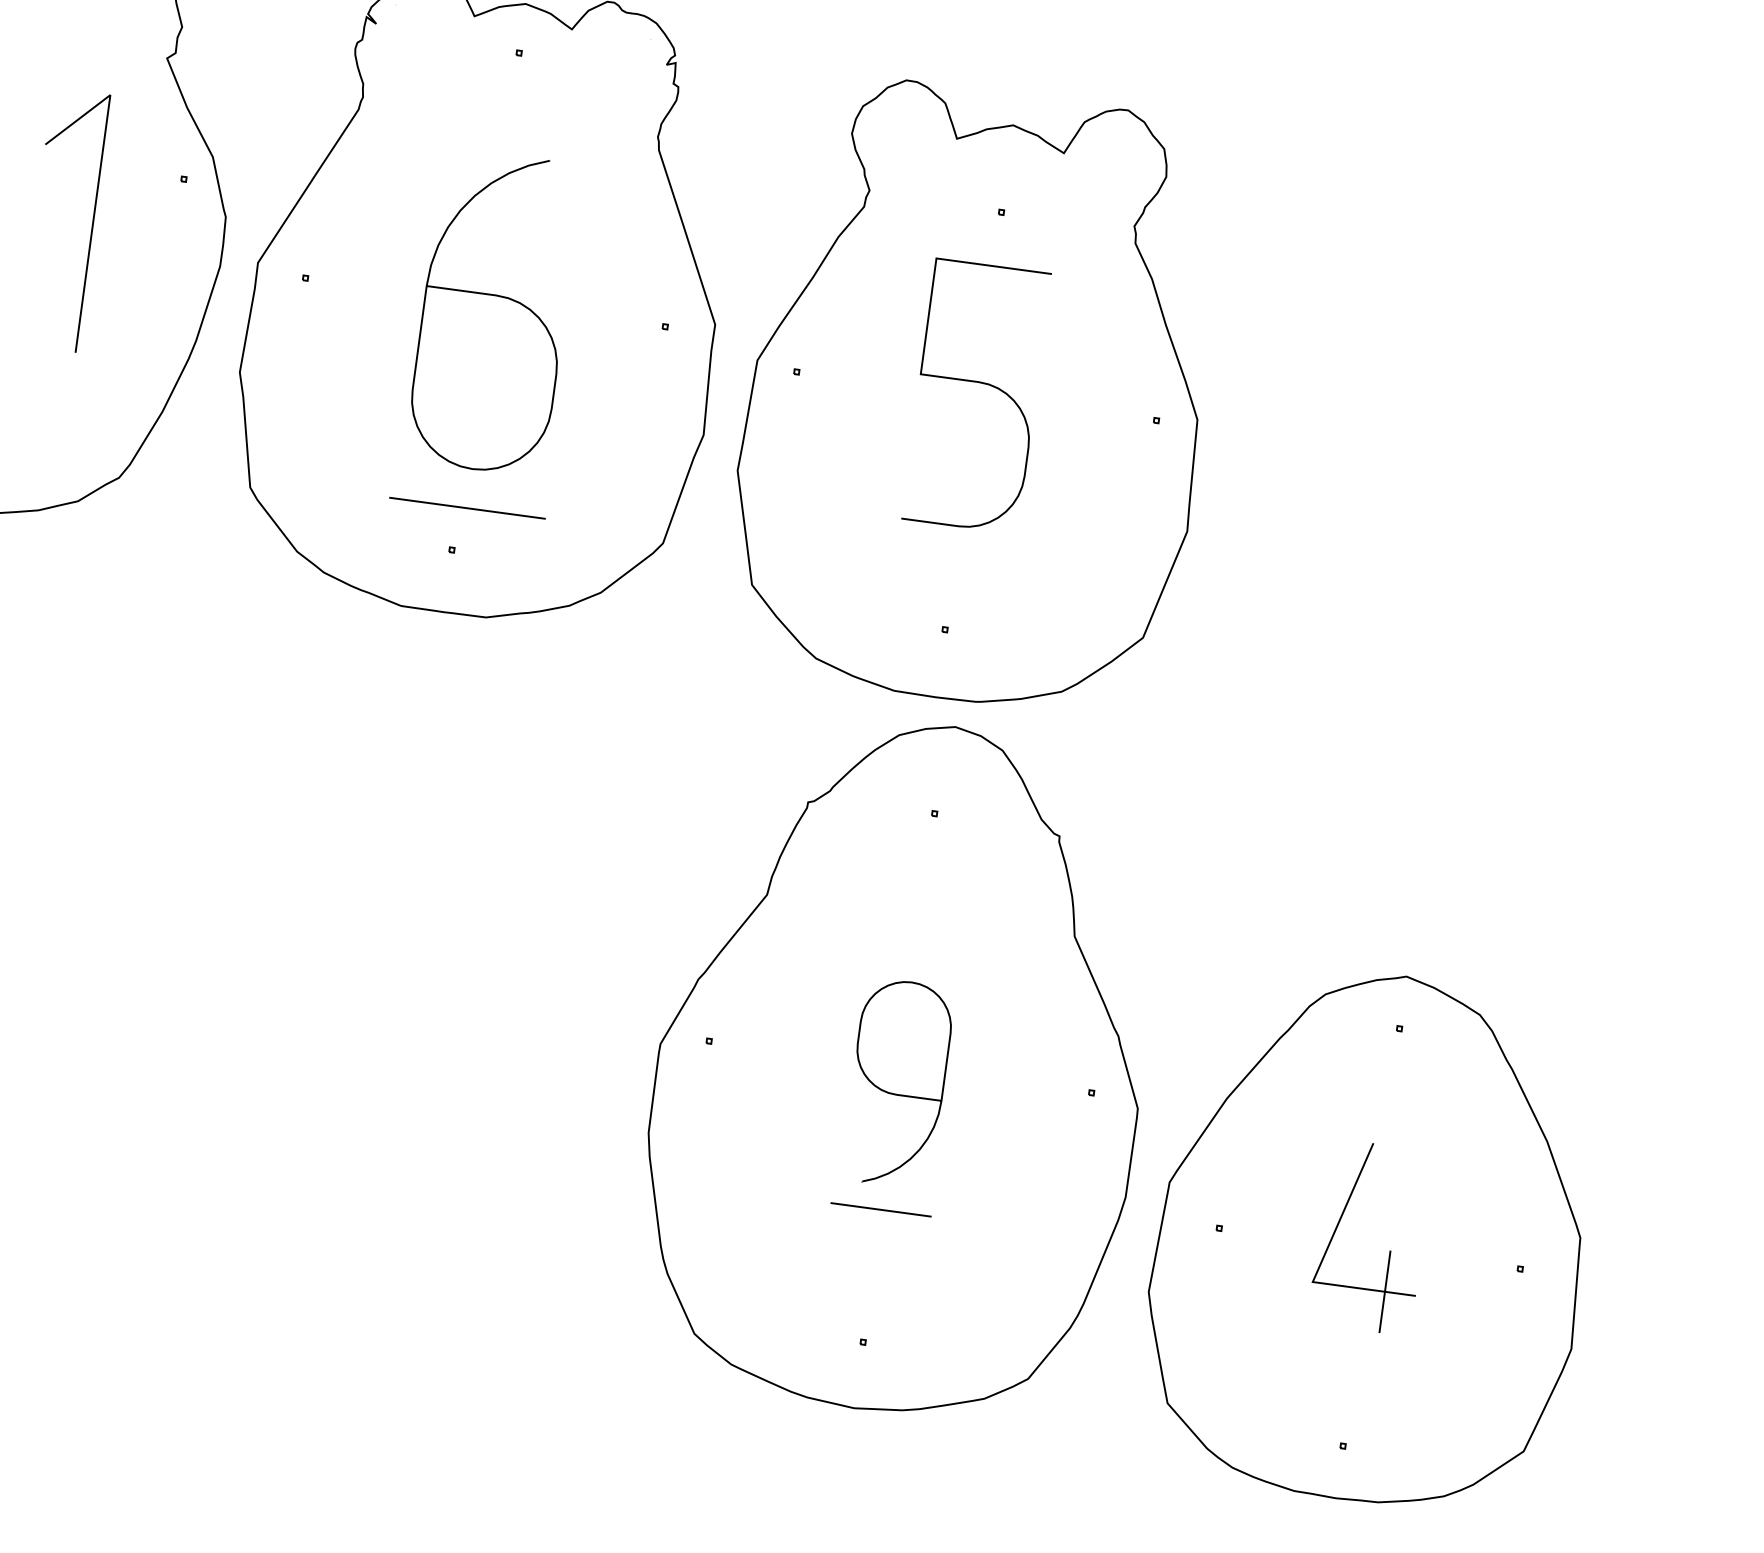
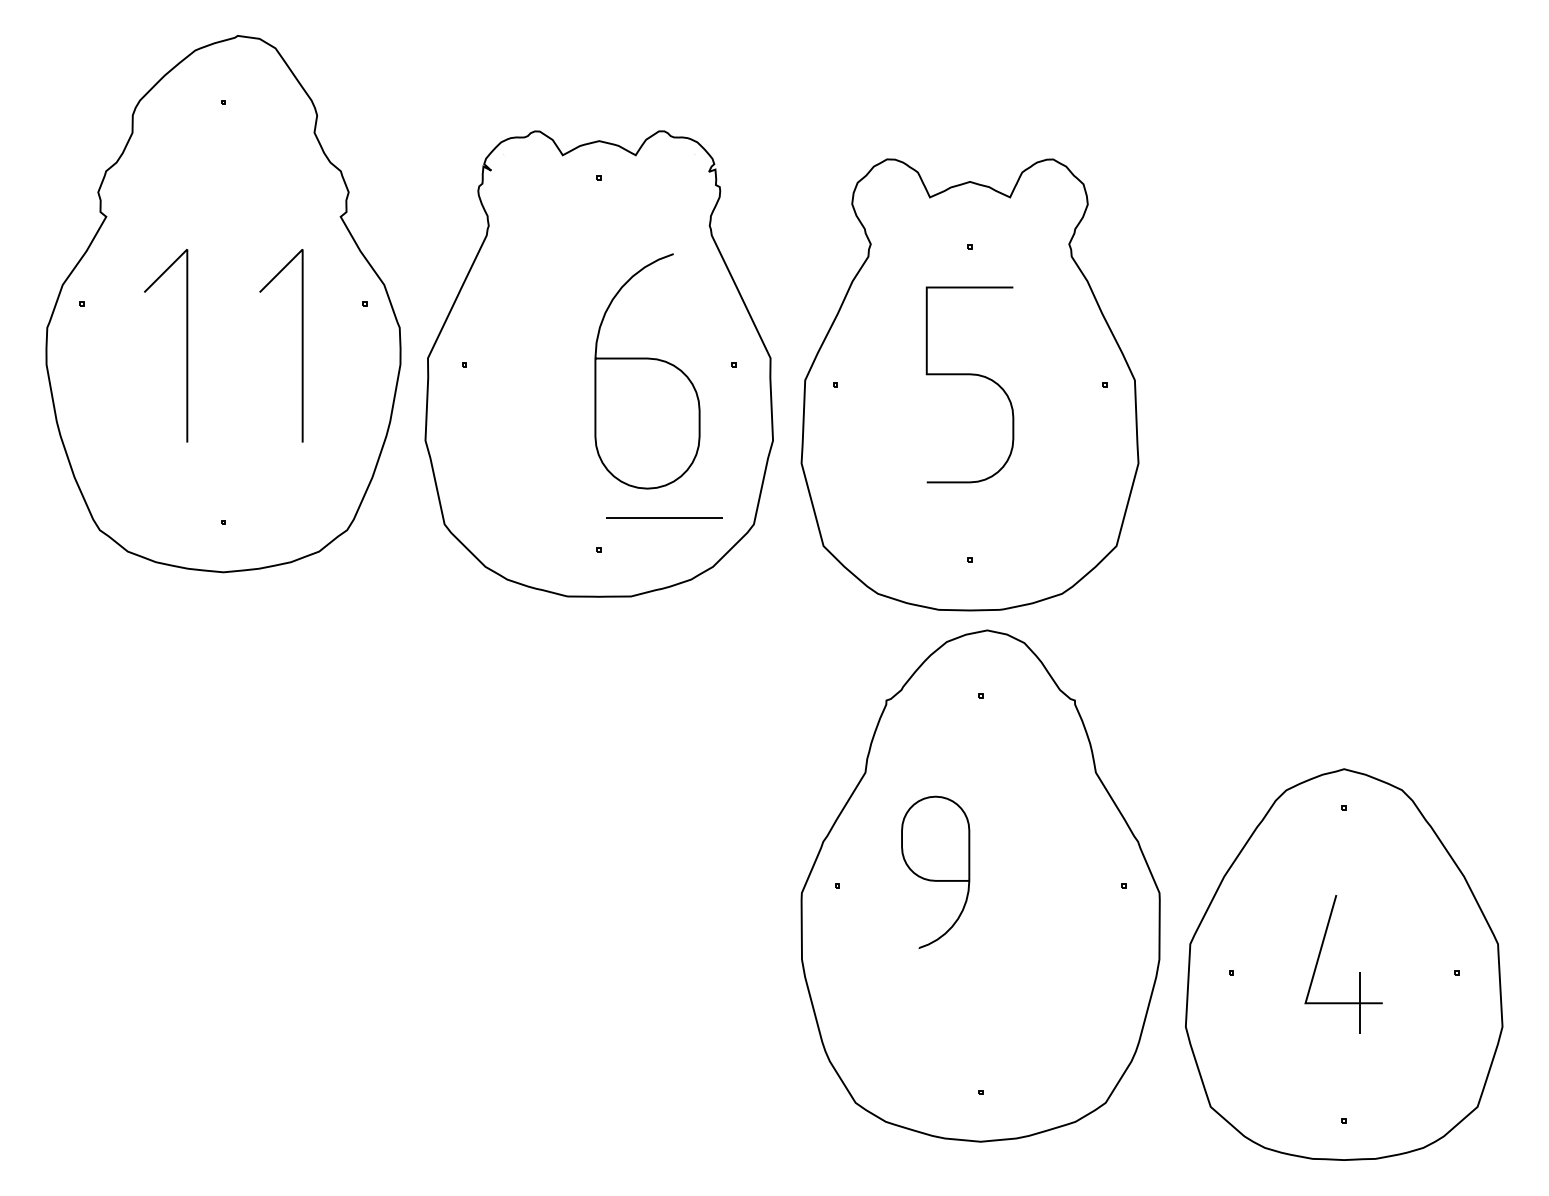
curve: (496, 296) -> (647, 359), moved
line: (467, 507) -> (664, 517), moved
curve: (895, 1092) -> (934, 879), moved
line: (880, 1209) -> (980, 992), removed

